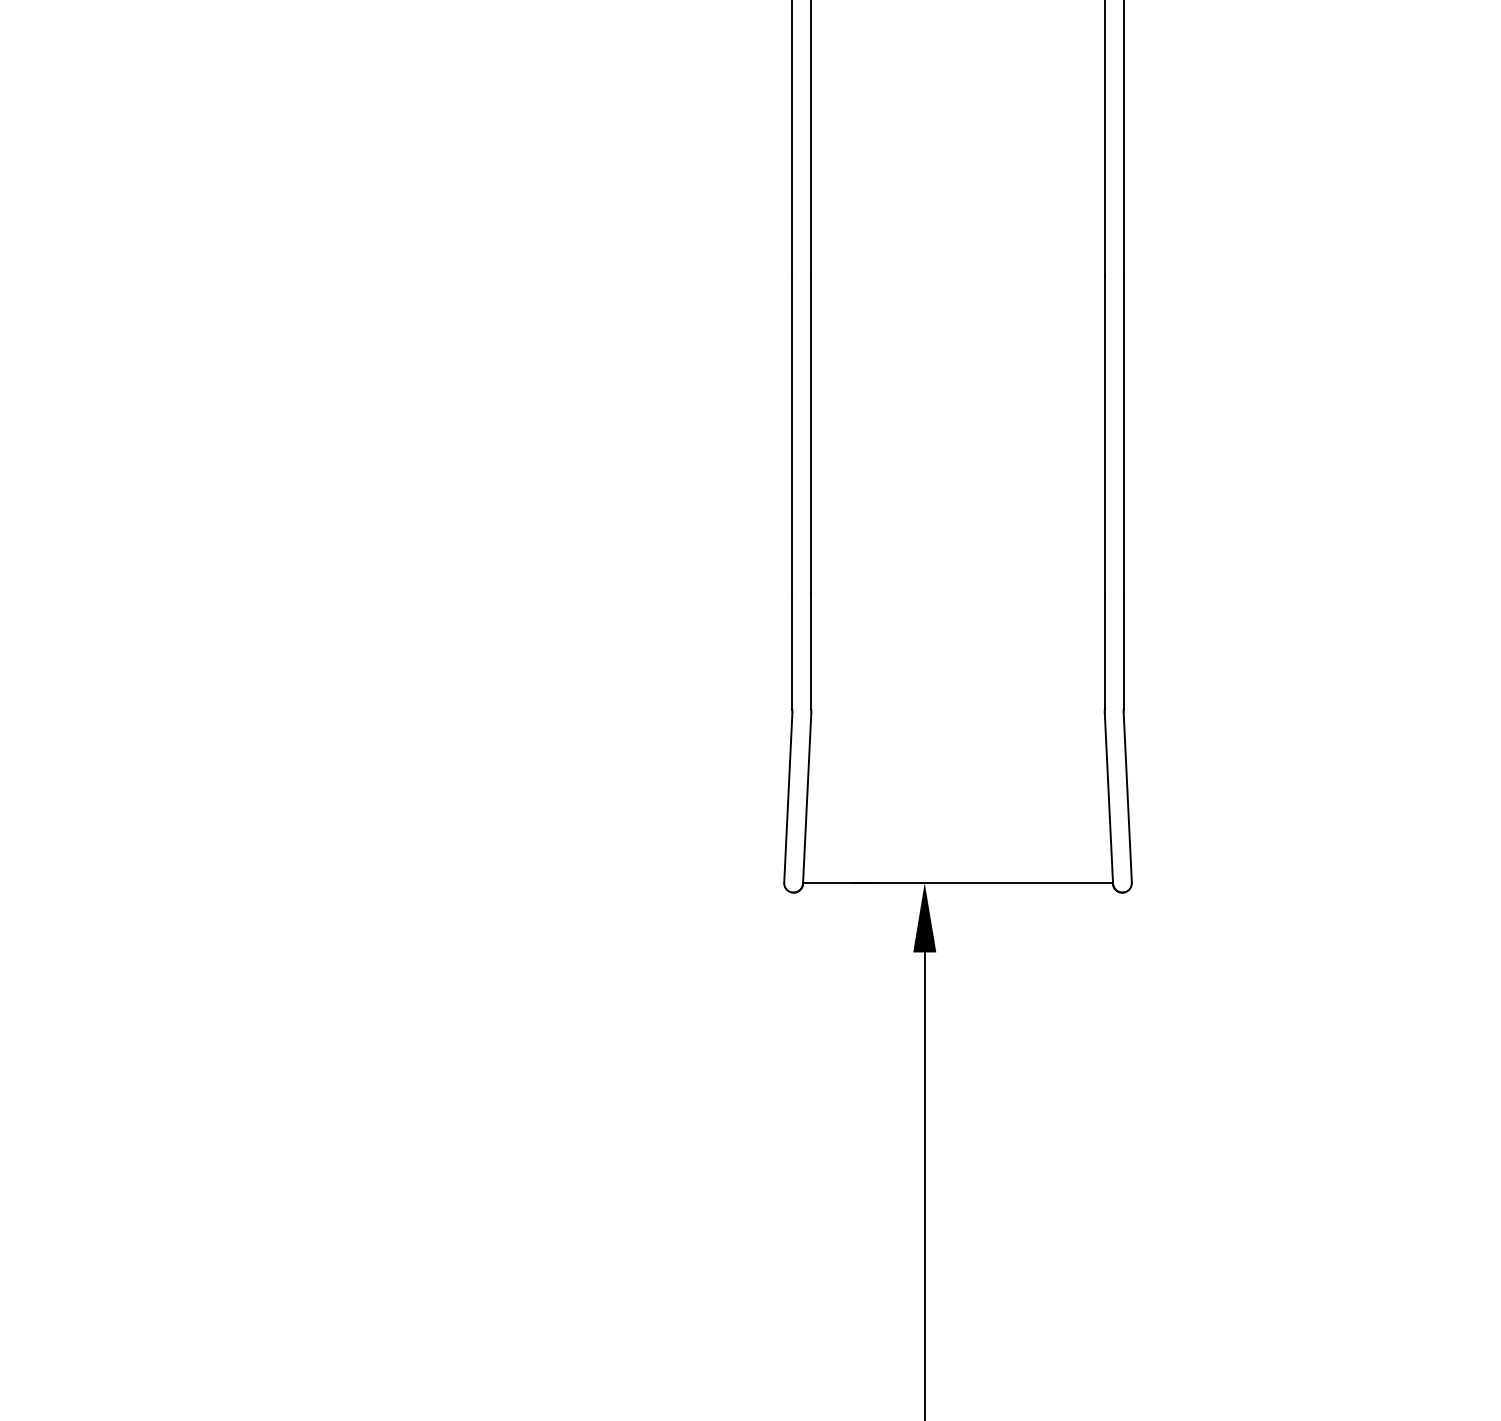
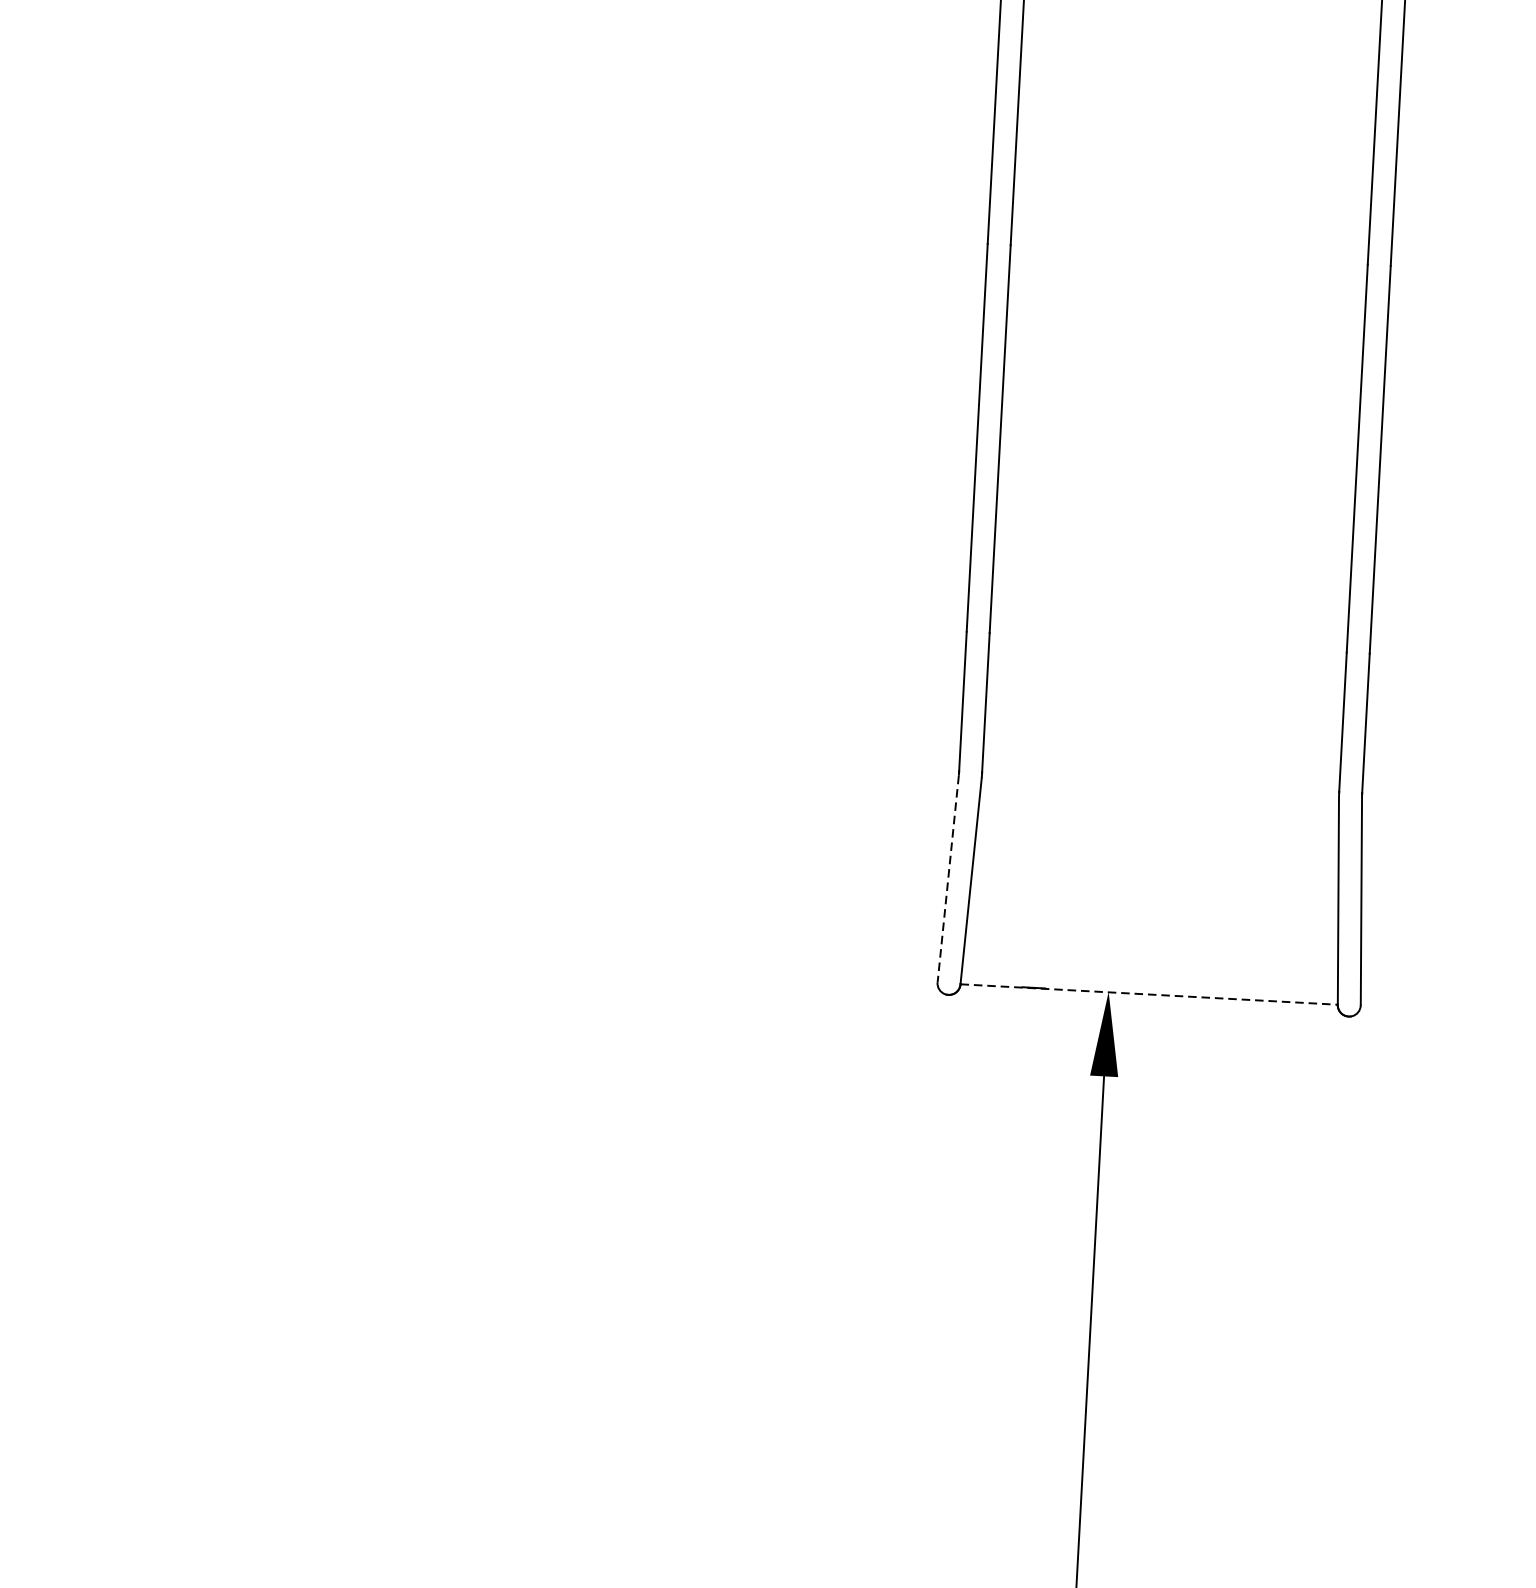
line: (788, 798) -> (948, 879), solid -> dashed
line: (958, 883) -> (1149, 994), solid -> dashed

